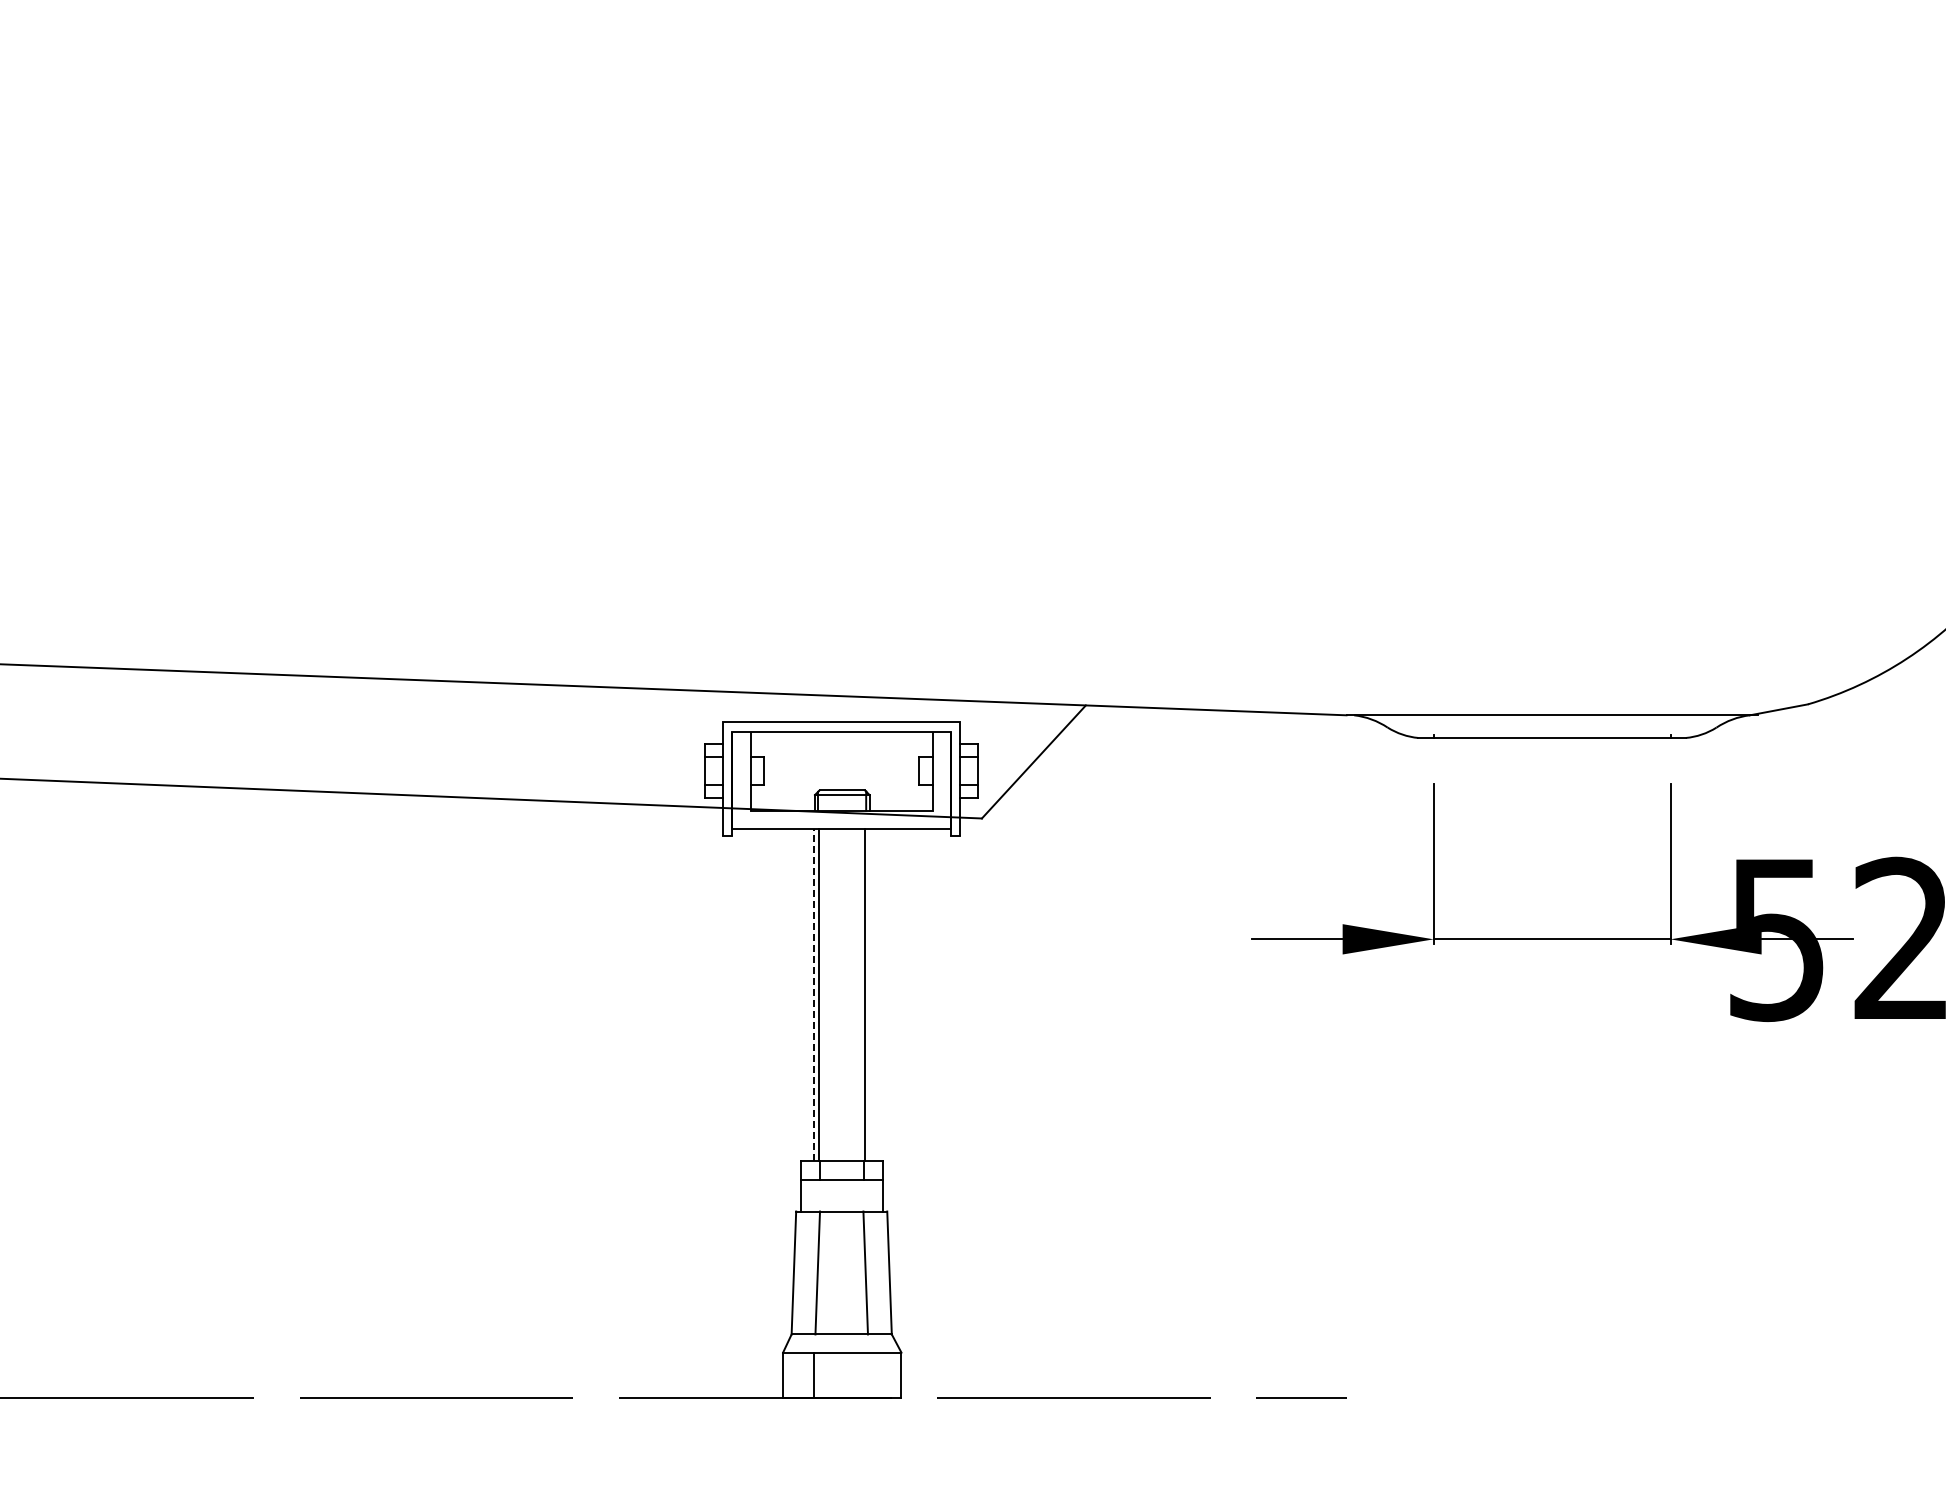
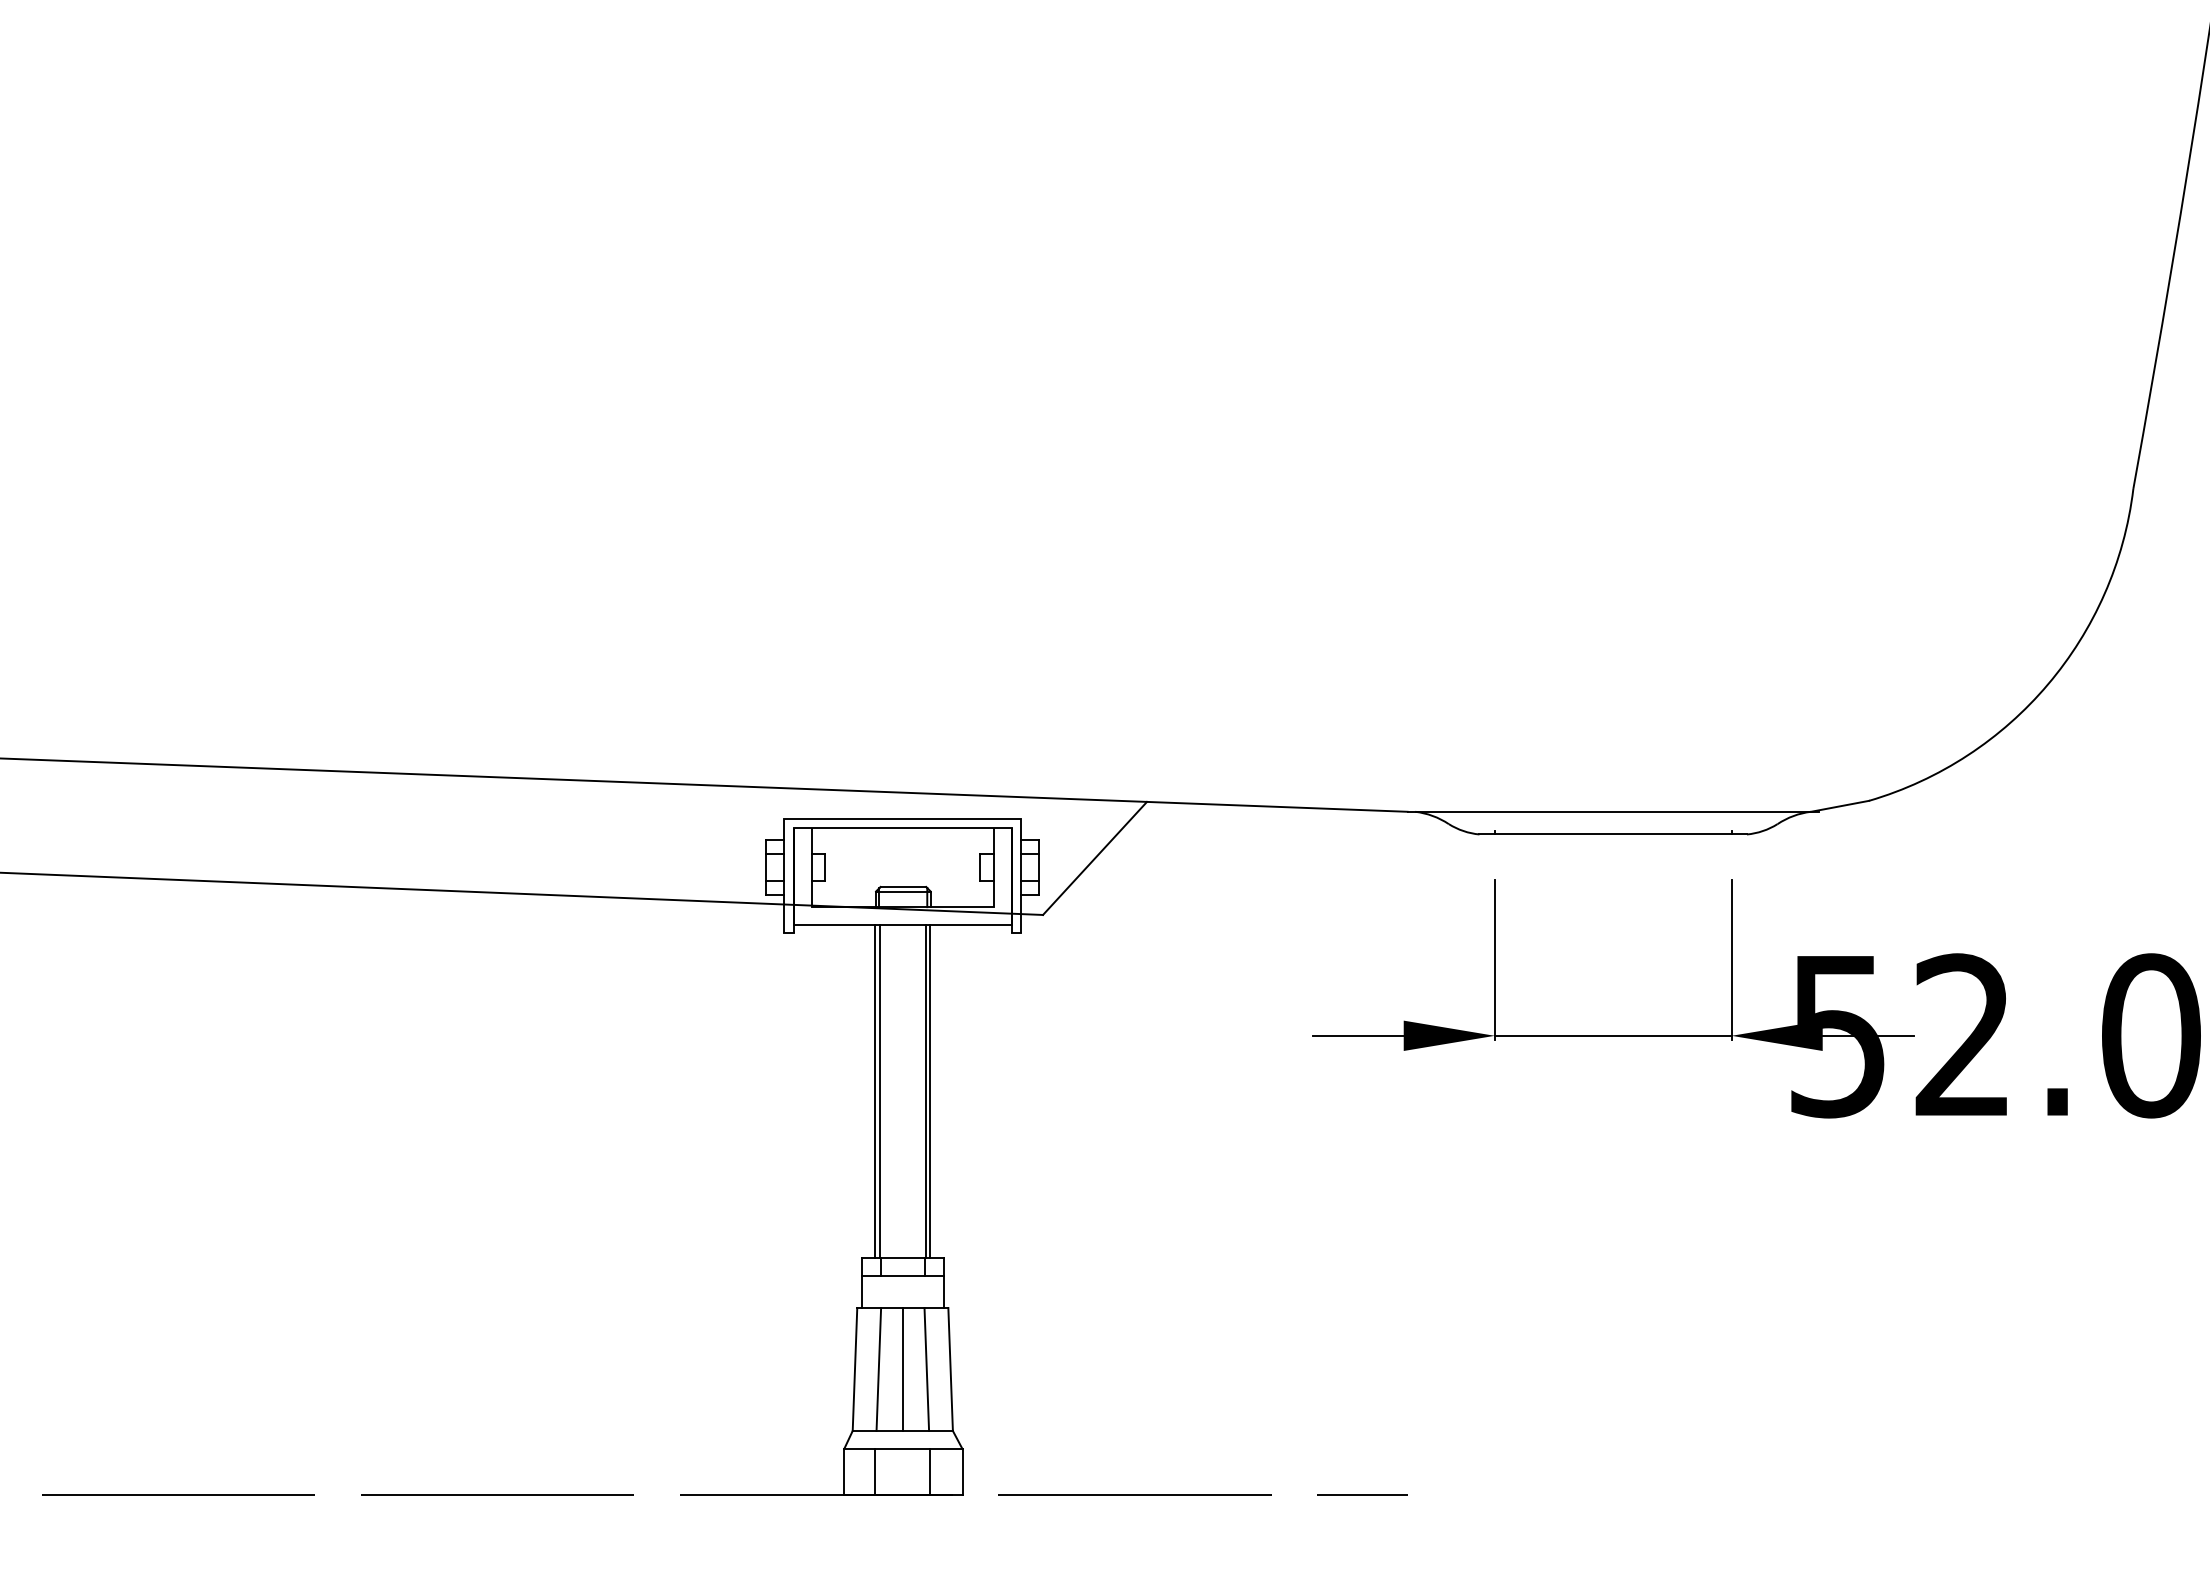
line: (814, 995) -> (875, 1091), dashed -> solid
line: (869, 995) -> (930, 1091), added
line: (841, 1272) -> (902, 1368), added
line: (869, 1375) -> (930, 1471), added

